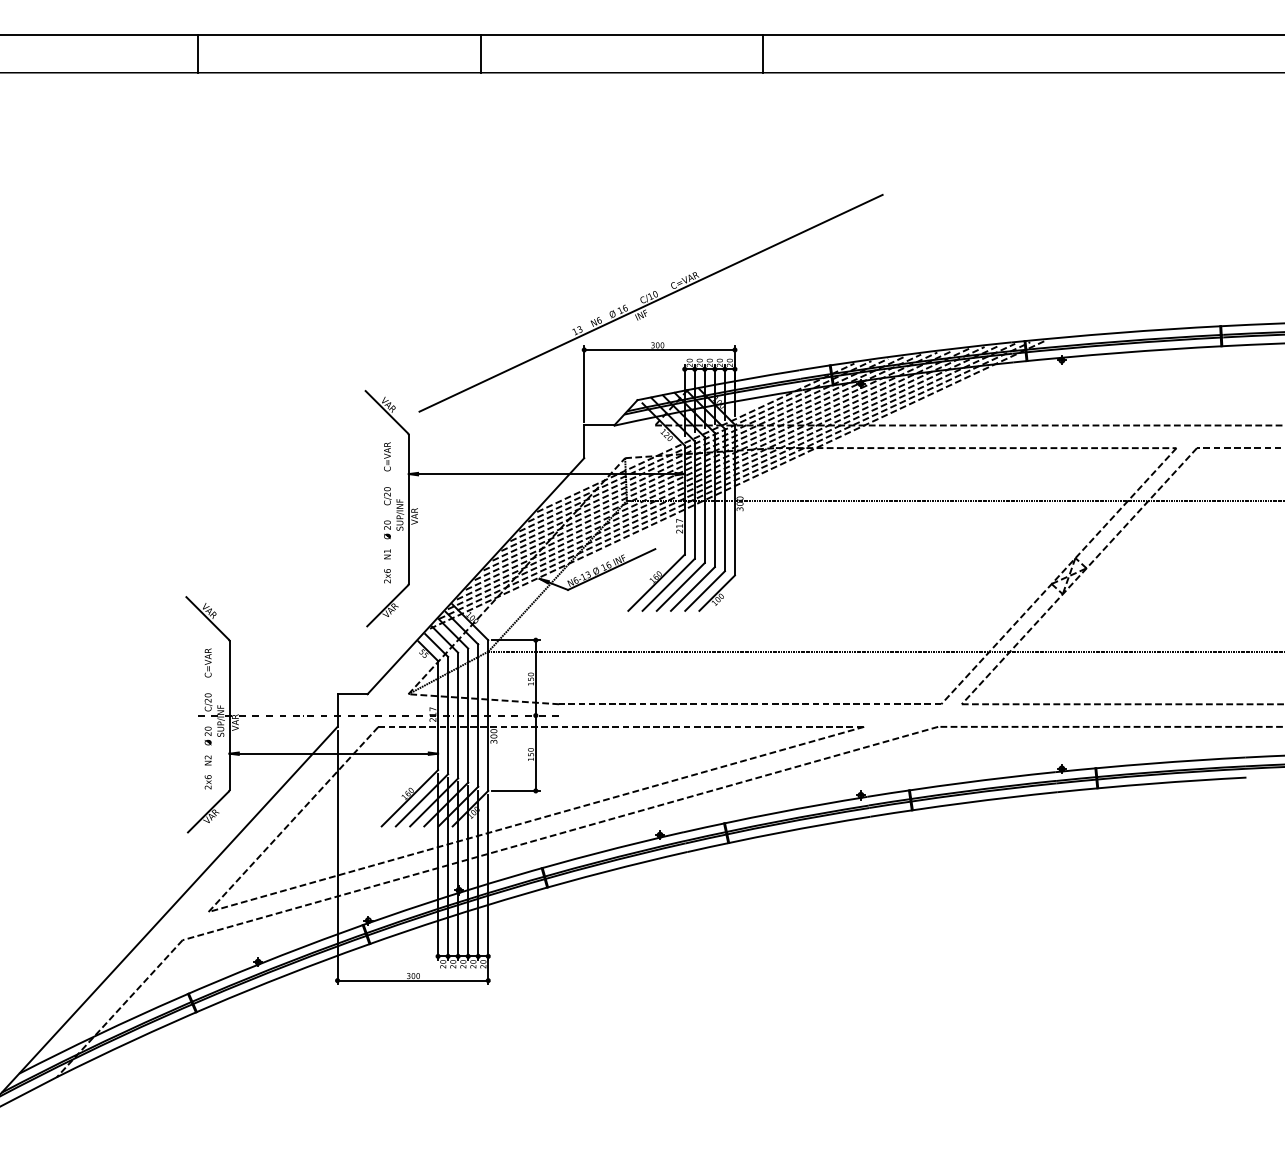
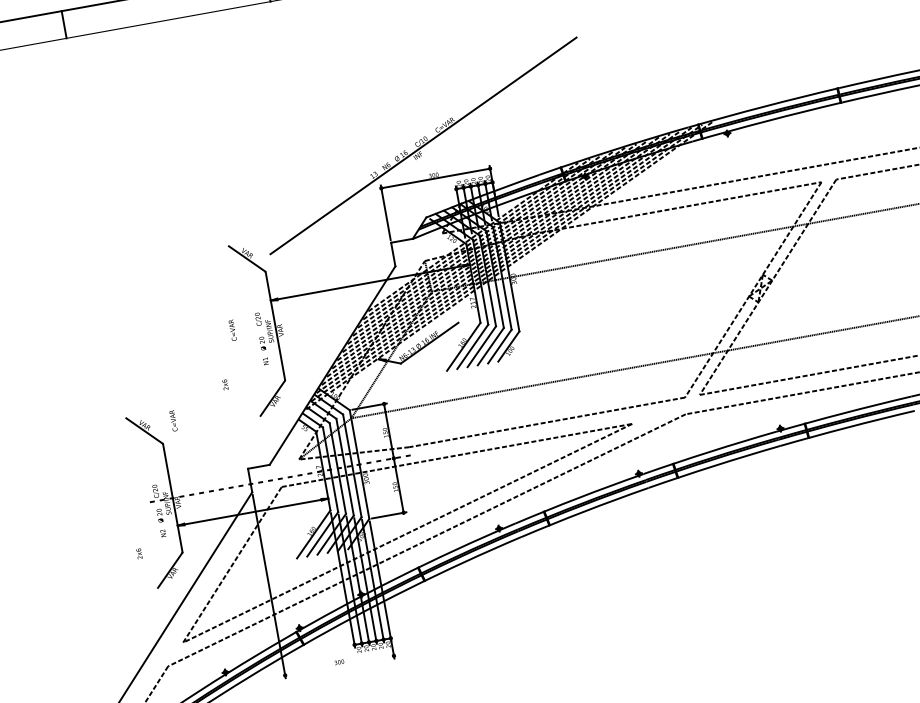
text: (387, 456) -> (232, 330), moved
text: (387, 576) -> (225, 385), moved
text: (207, 662) -> (172, 420), moved
text: (207, 782) -> (138, 554), moved
line: (412, 980) -> (339, 665), removed

